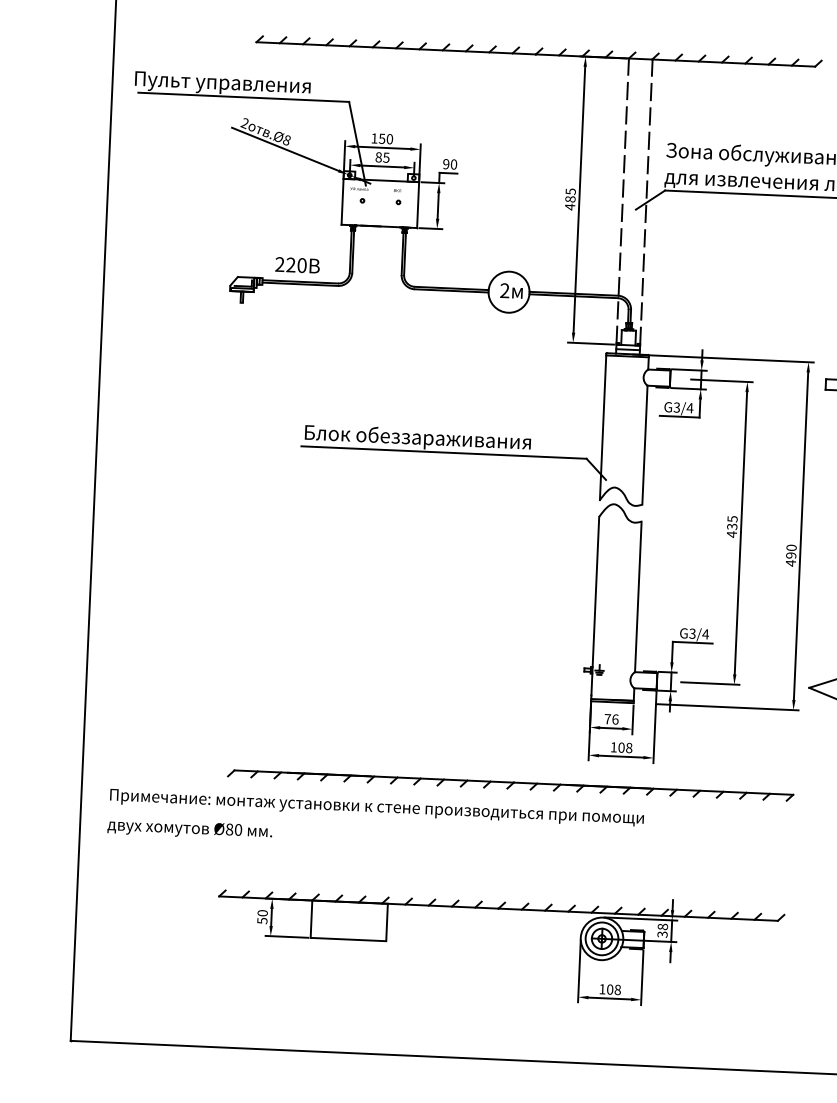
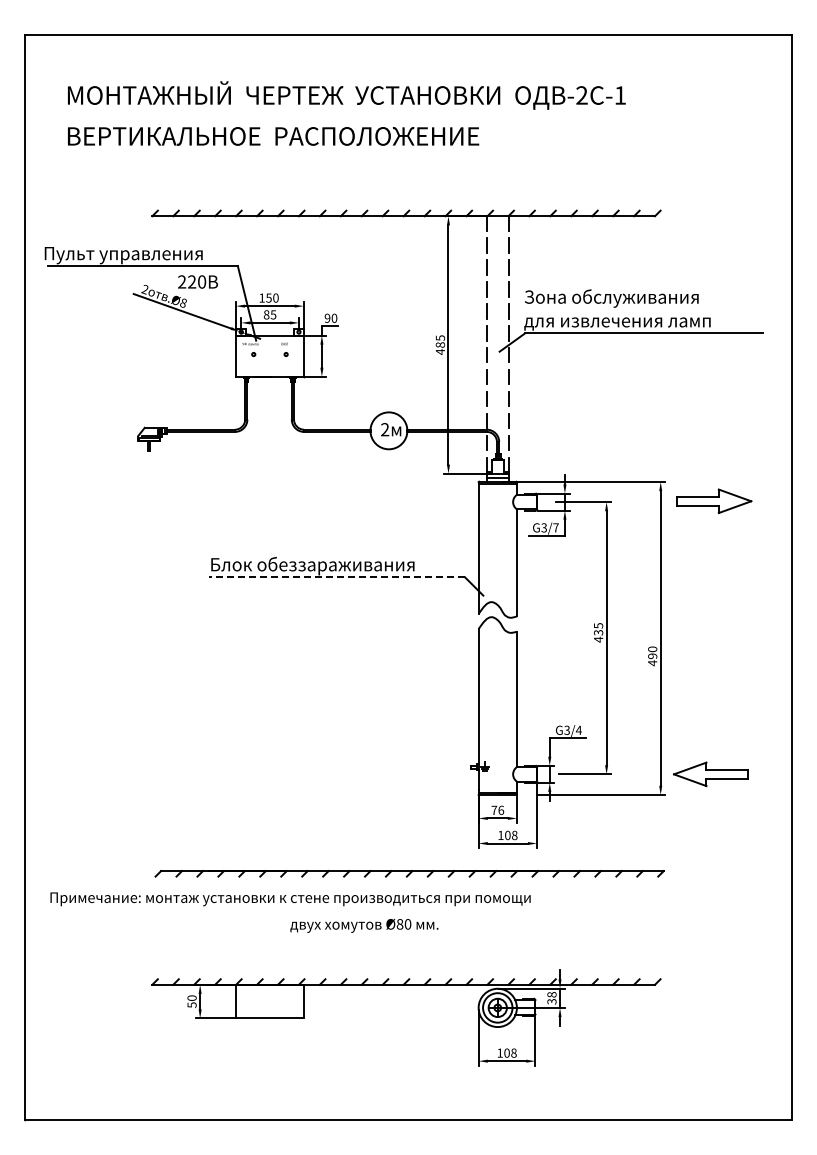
text: (297, 264) -> (197, 281), moved
text: (690, 407) -> (556, 527), G3/4 -> G3/7
line: (443, 452) -> (336, 577), solid -> dashed
text: (190, 829) -> (364, 925), moved

